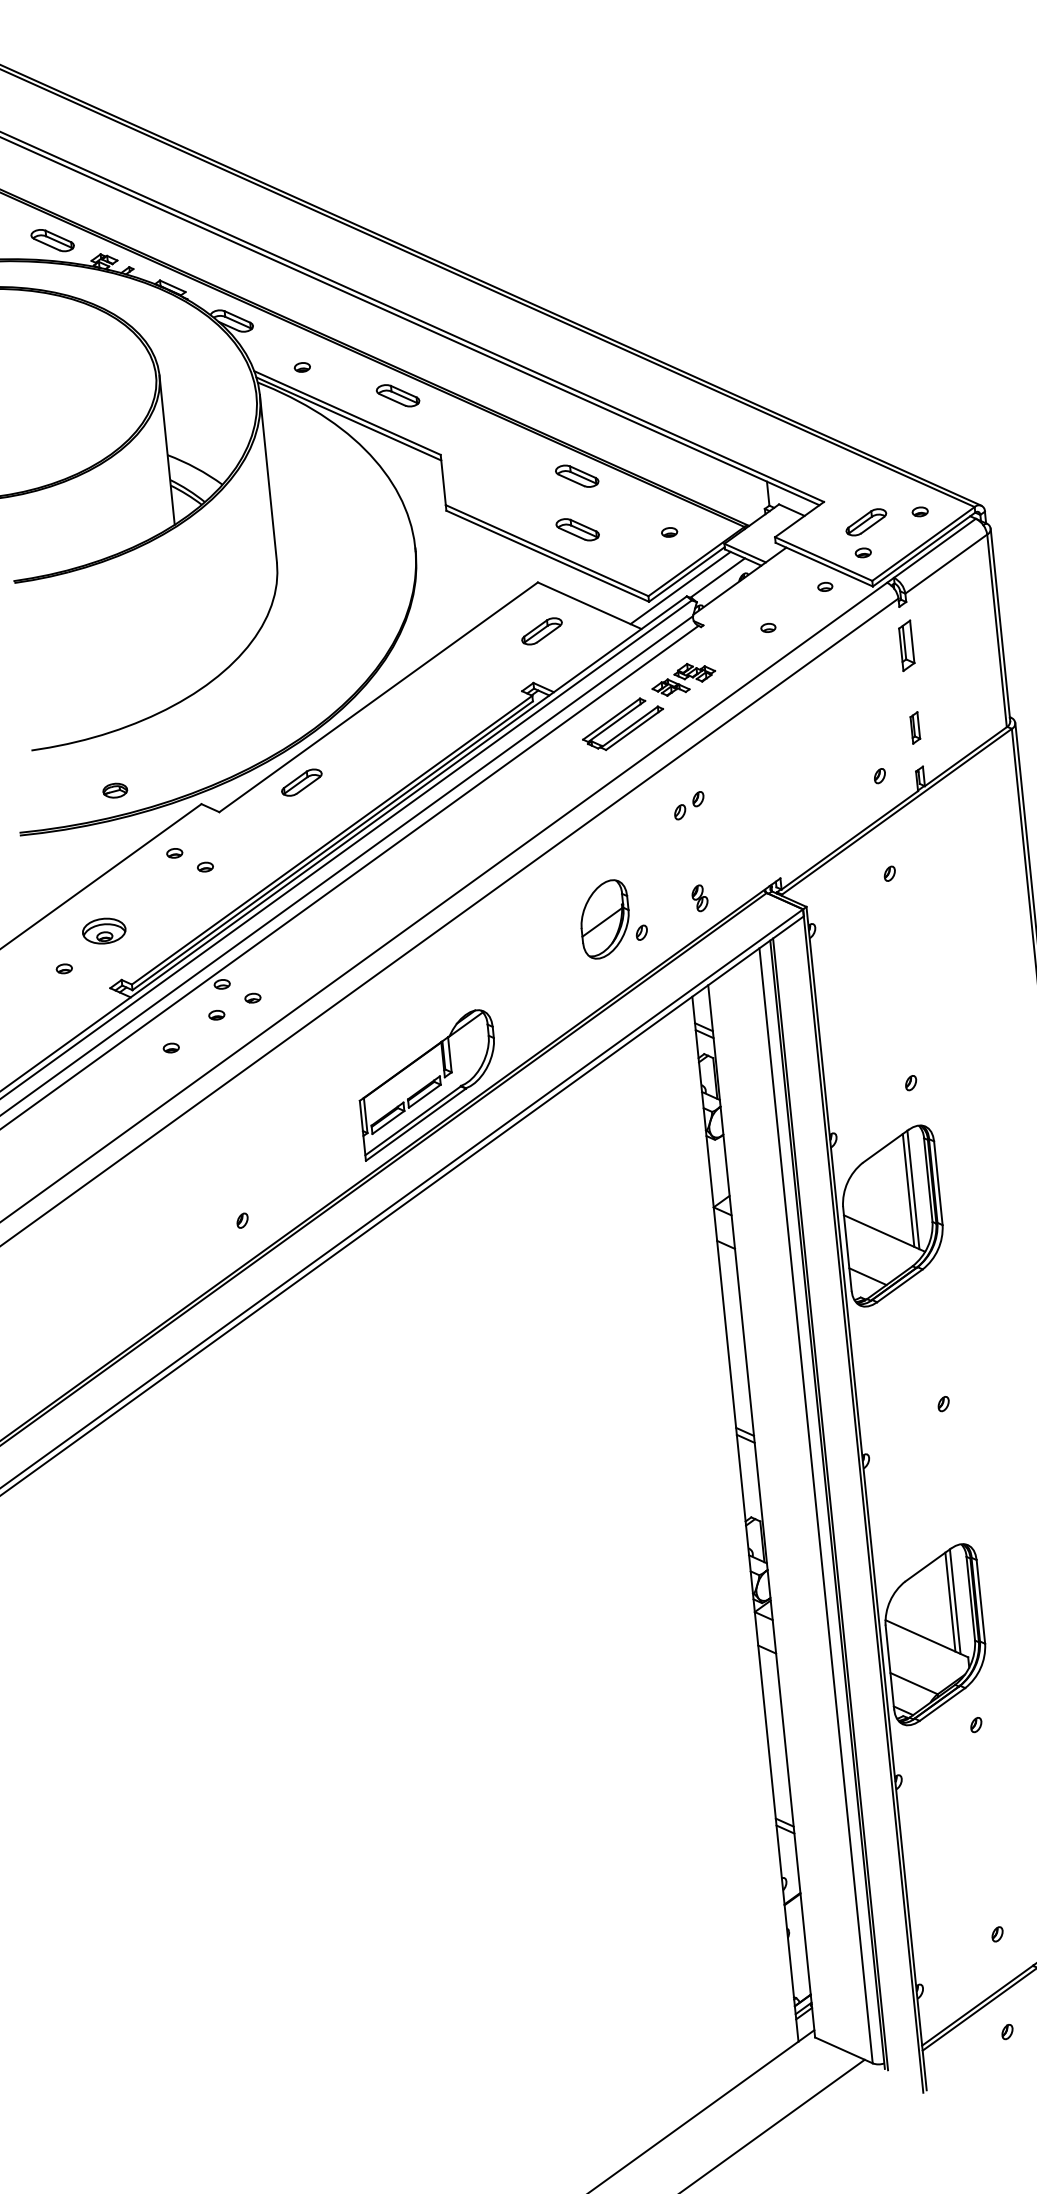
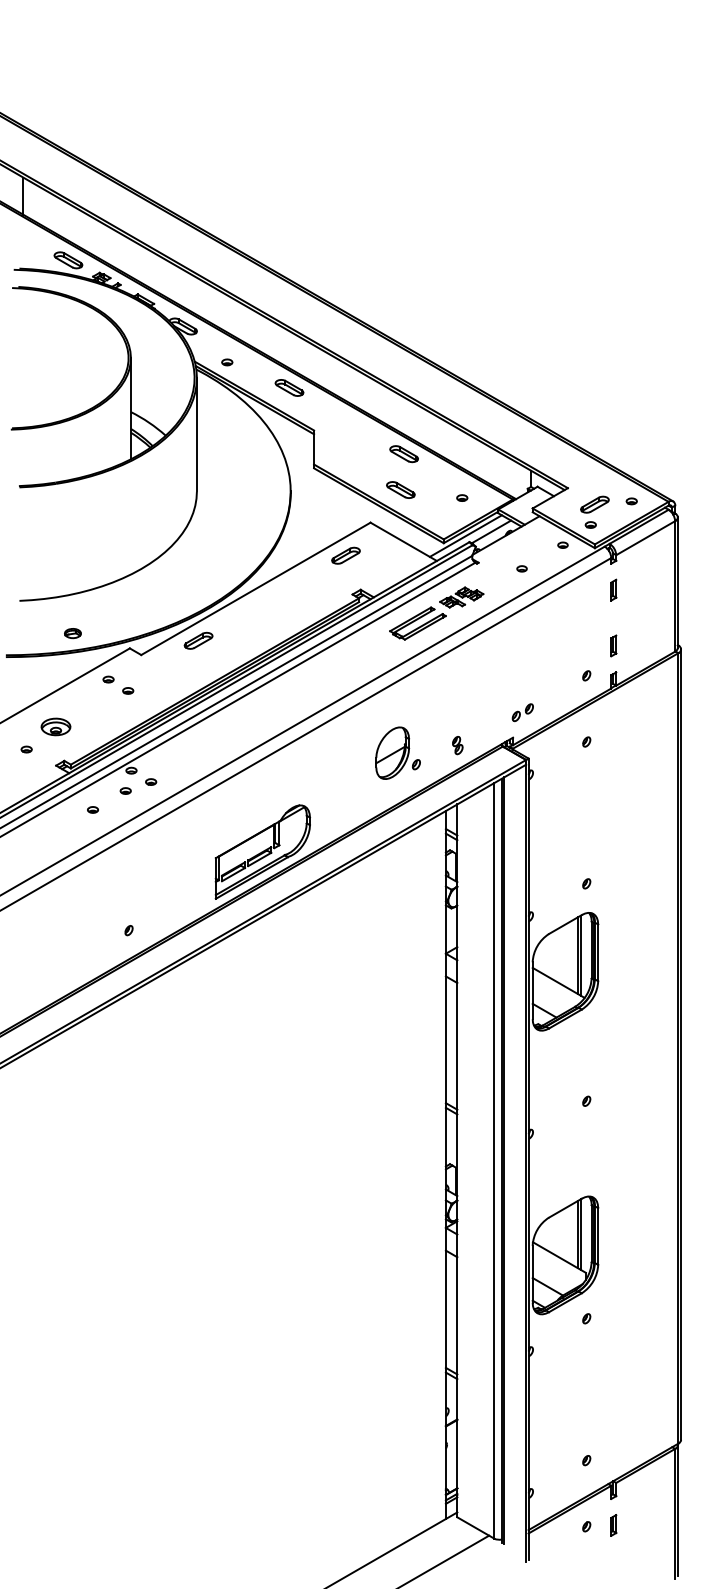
part: (541, 631) -> (345, 555), moved
part: (906, 644) -> (613, 589), size x0.62
part: (688, 805) -> (522, 712), moved

